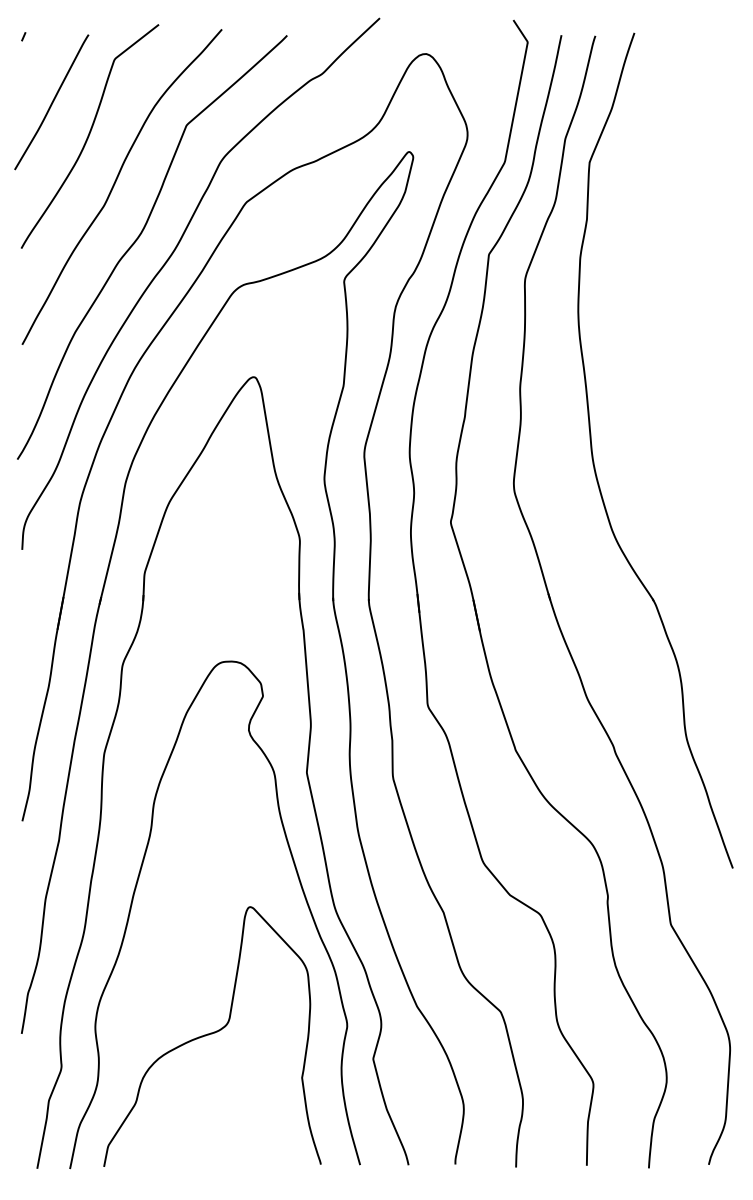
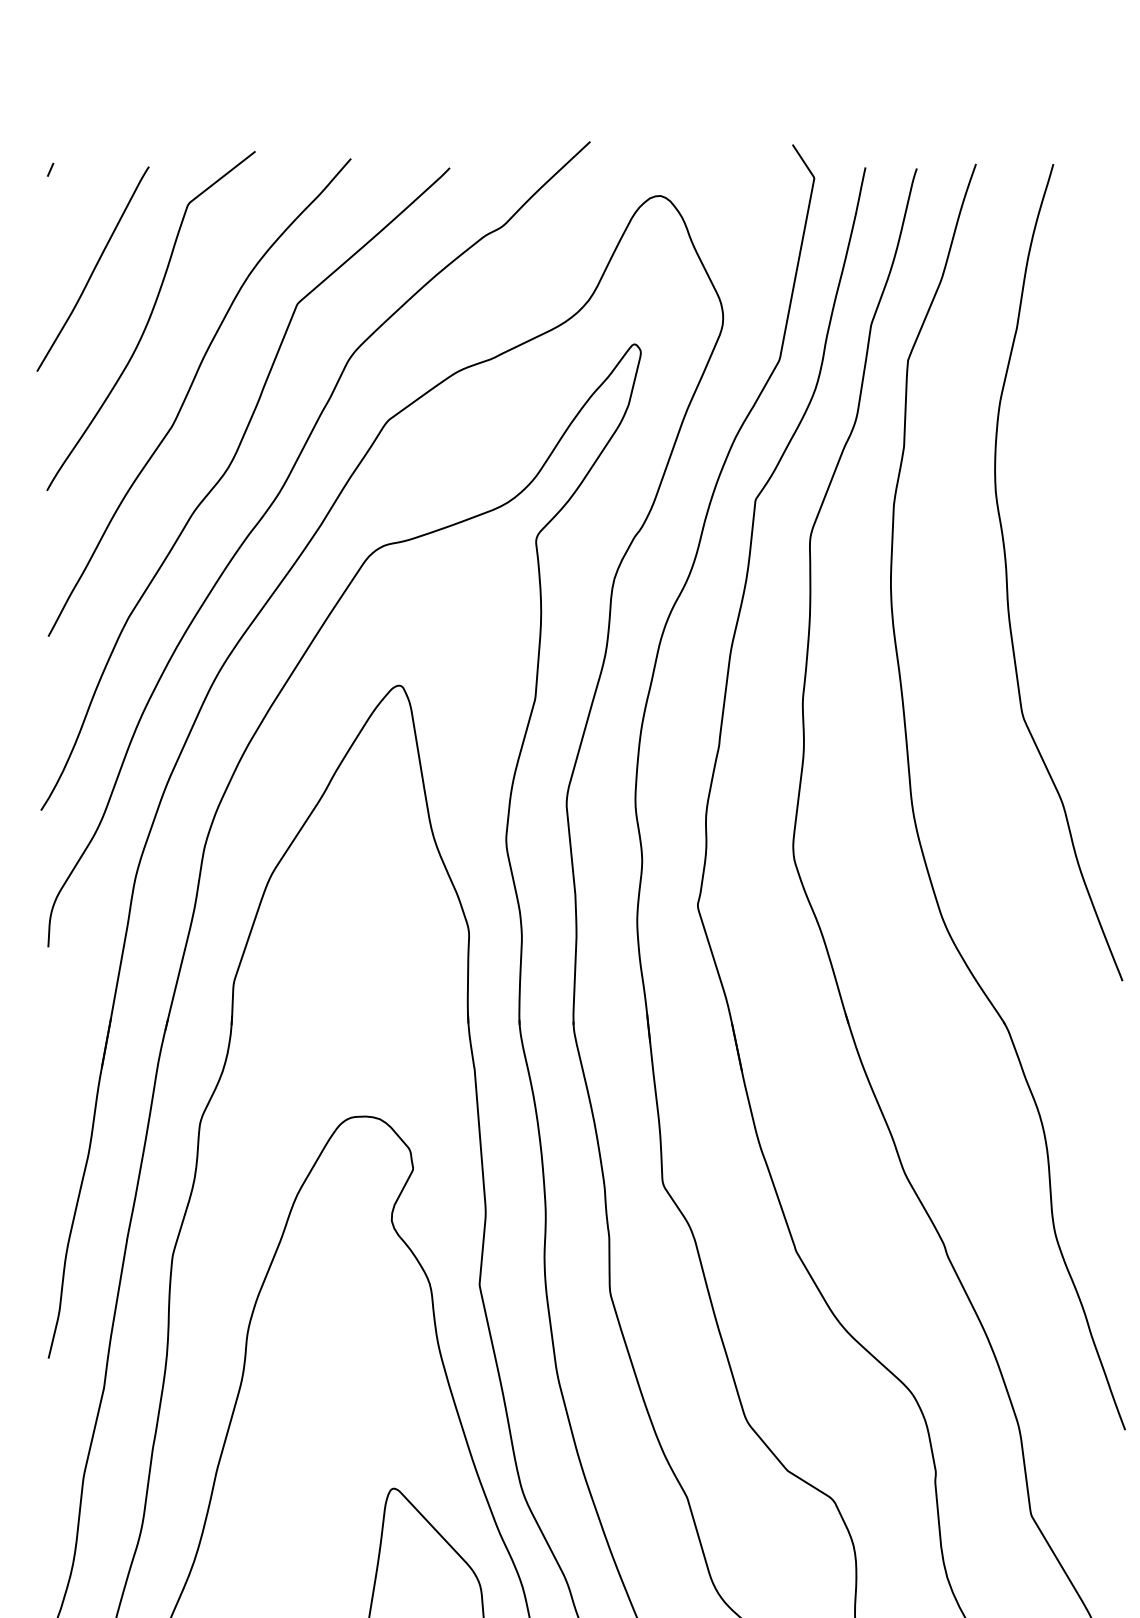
curve: (655, 302) -> (1007, 572), added

